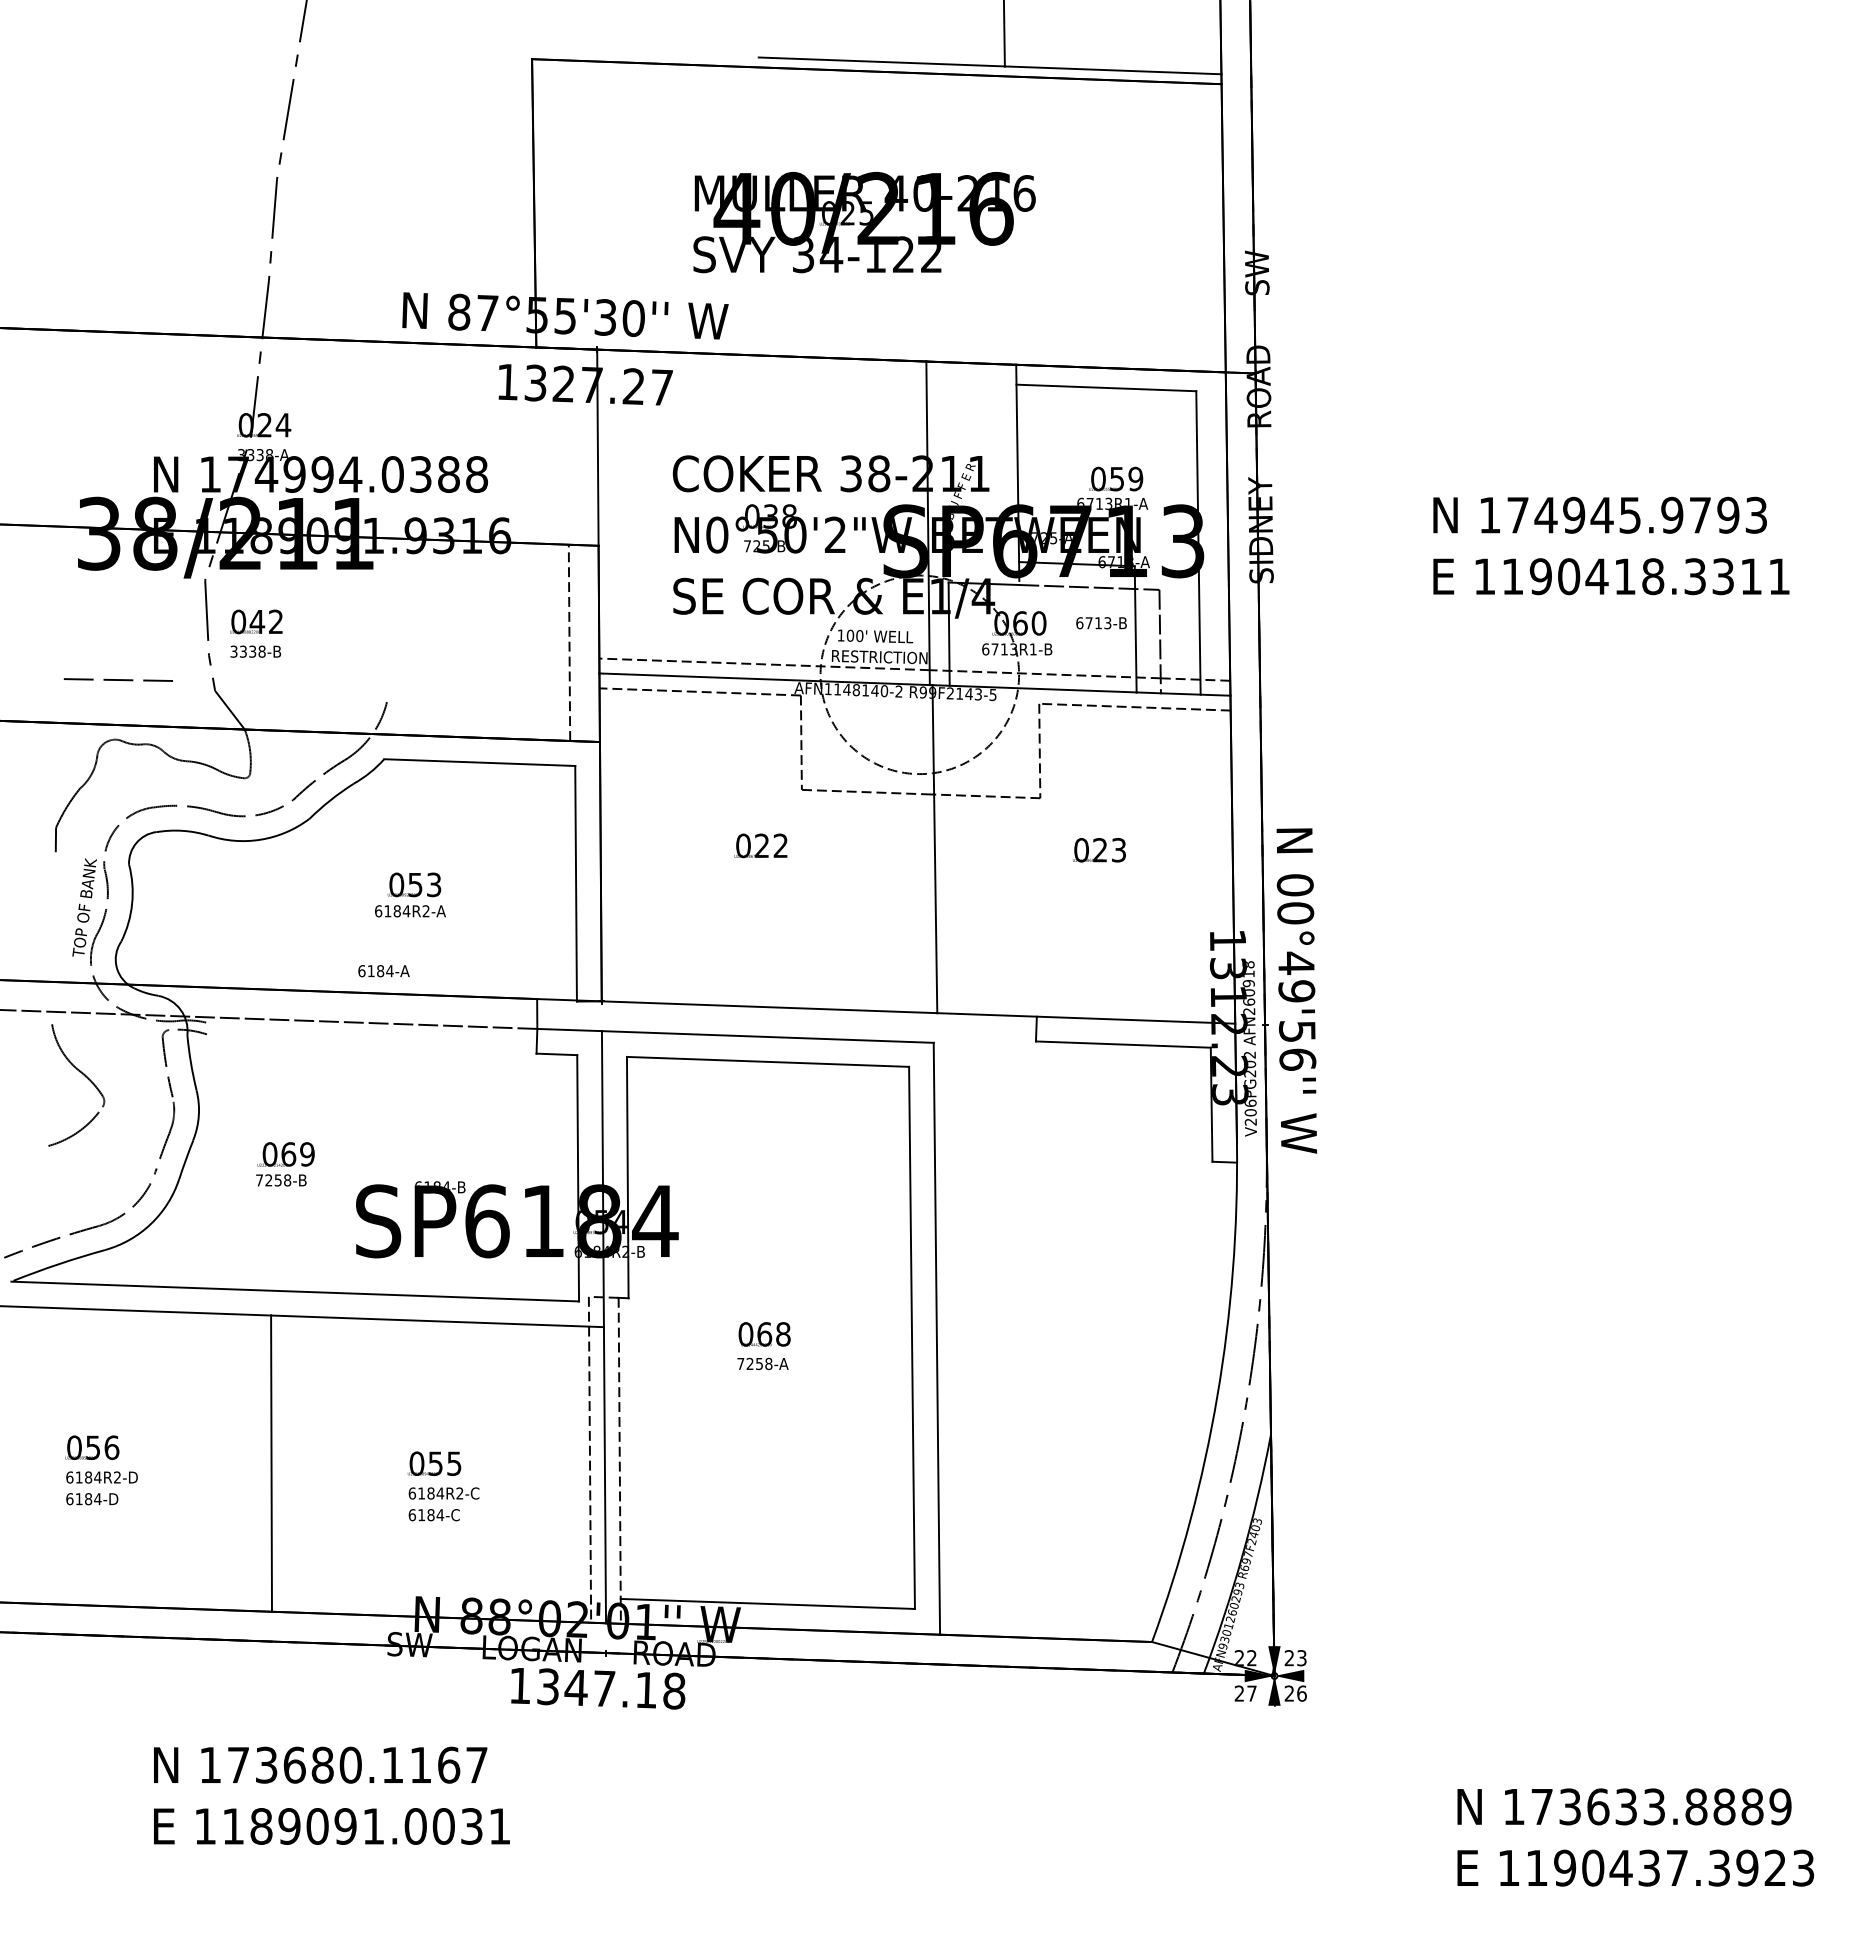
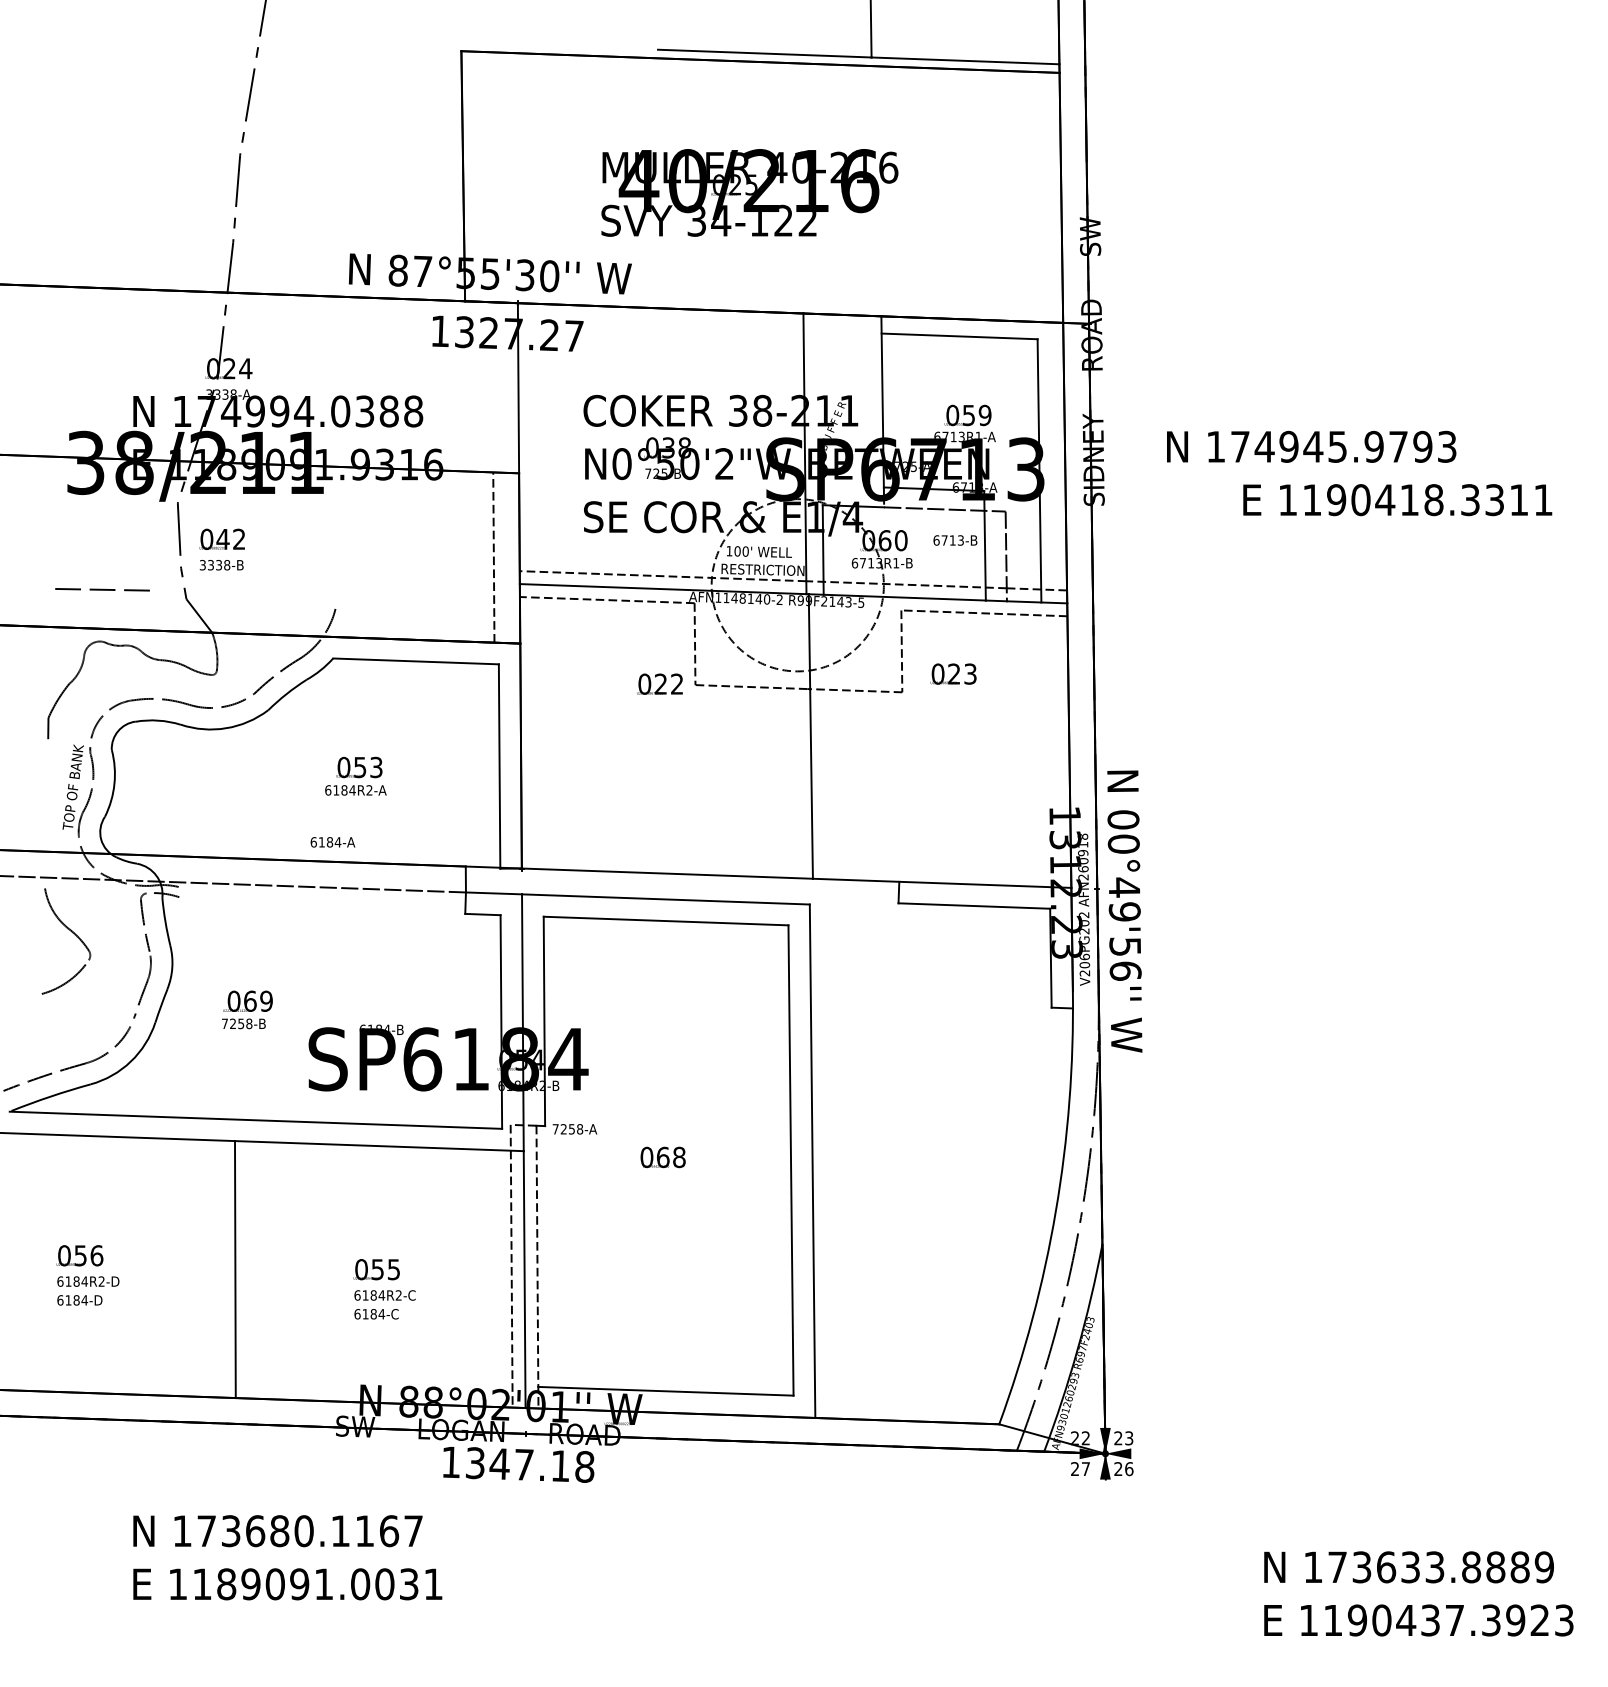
text: (1599, 514) -> (1311, 446), moved
text: (760, 845) -> (659, 683), moved
text: (1099, 850) -> (953, 674), moved
text: (1296, 990) -> (1124, 911), moved
text: (762, 1363) -> (574, 1128), moved

